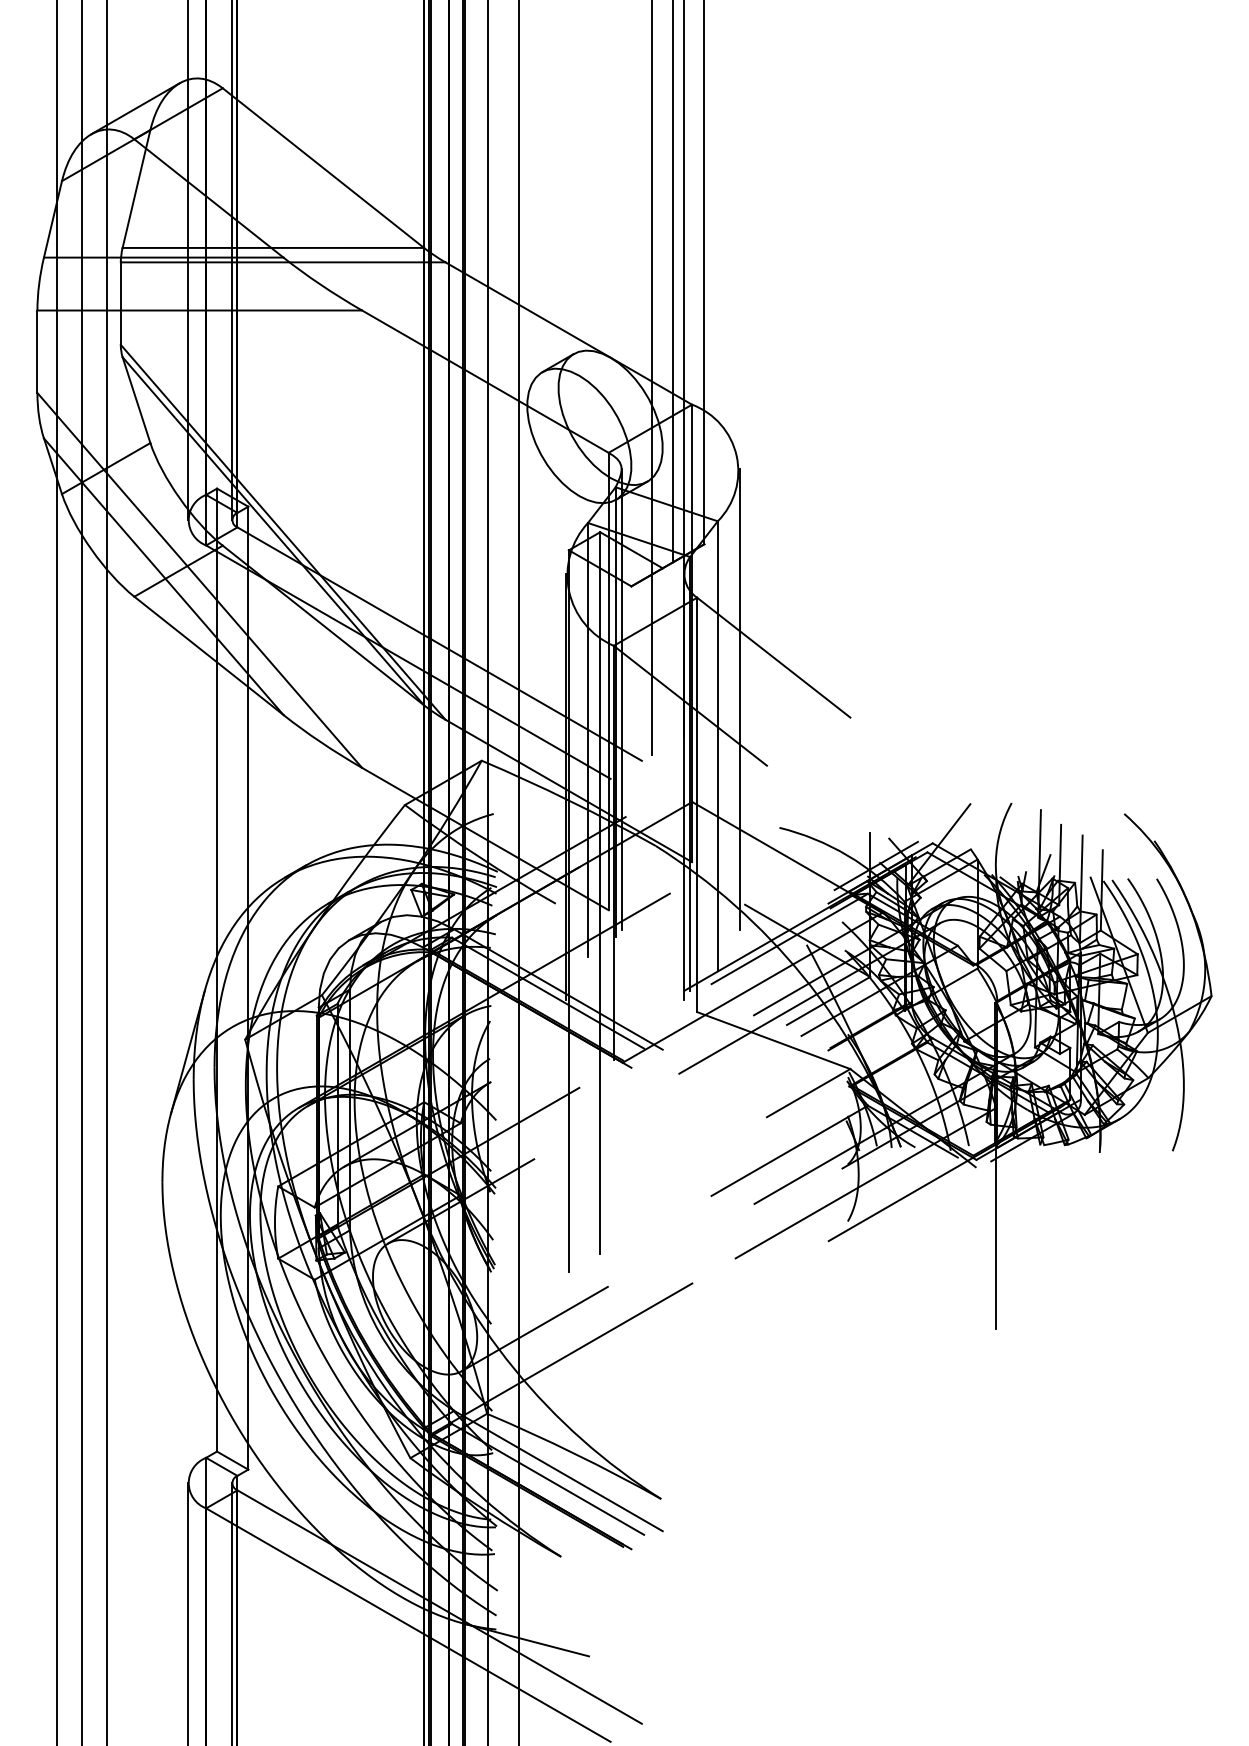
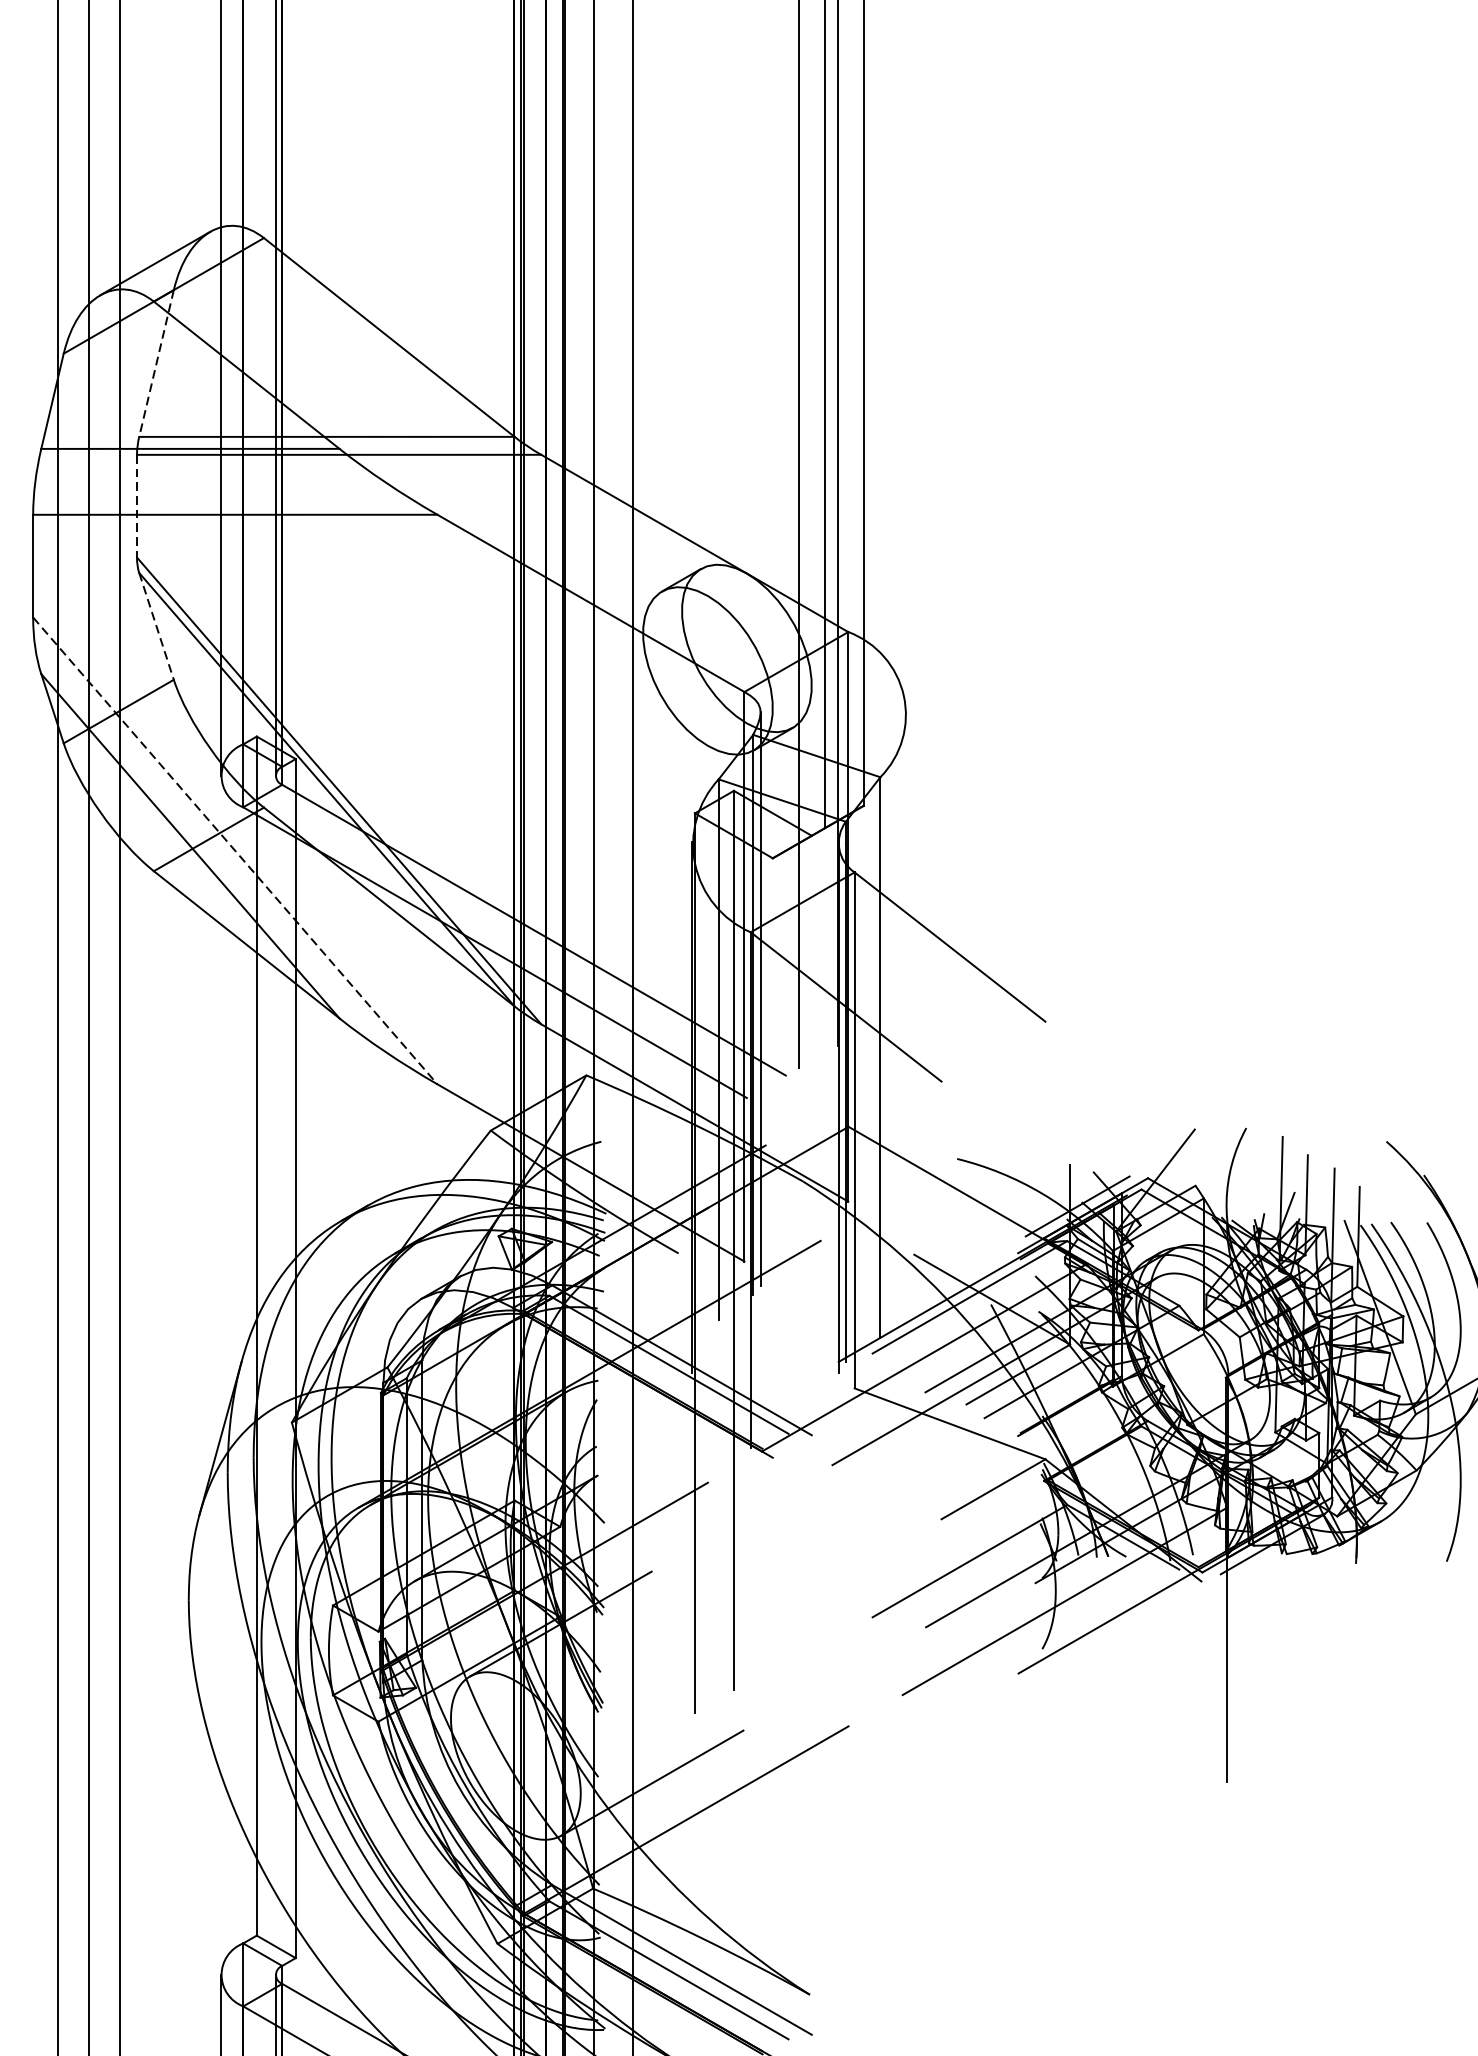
line: (136, 189) -> (156, 364), solid -> dashed
line: (120, 304) -> (136, 507), solid -> dashed
line: (136, 400) -> (156, 626), solid -> dashed
line: (199, 580) -> (234, 850), solid -> dashed
line: (739, 699) -> (907, 999), removed

